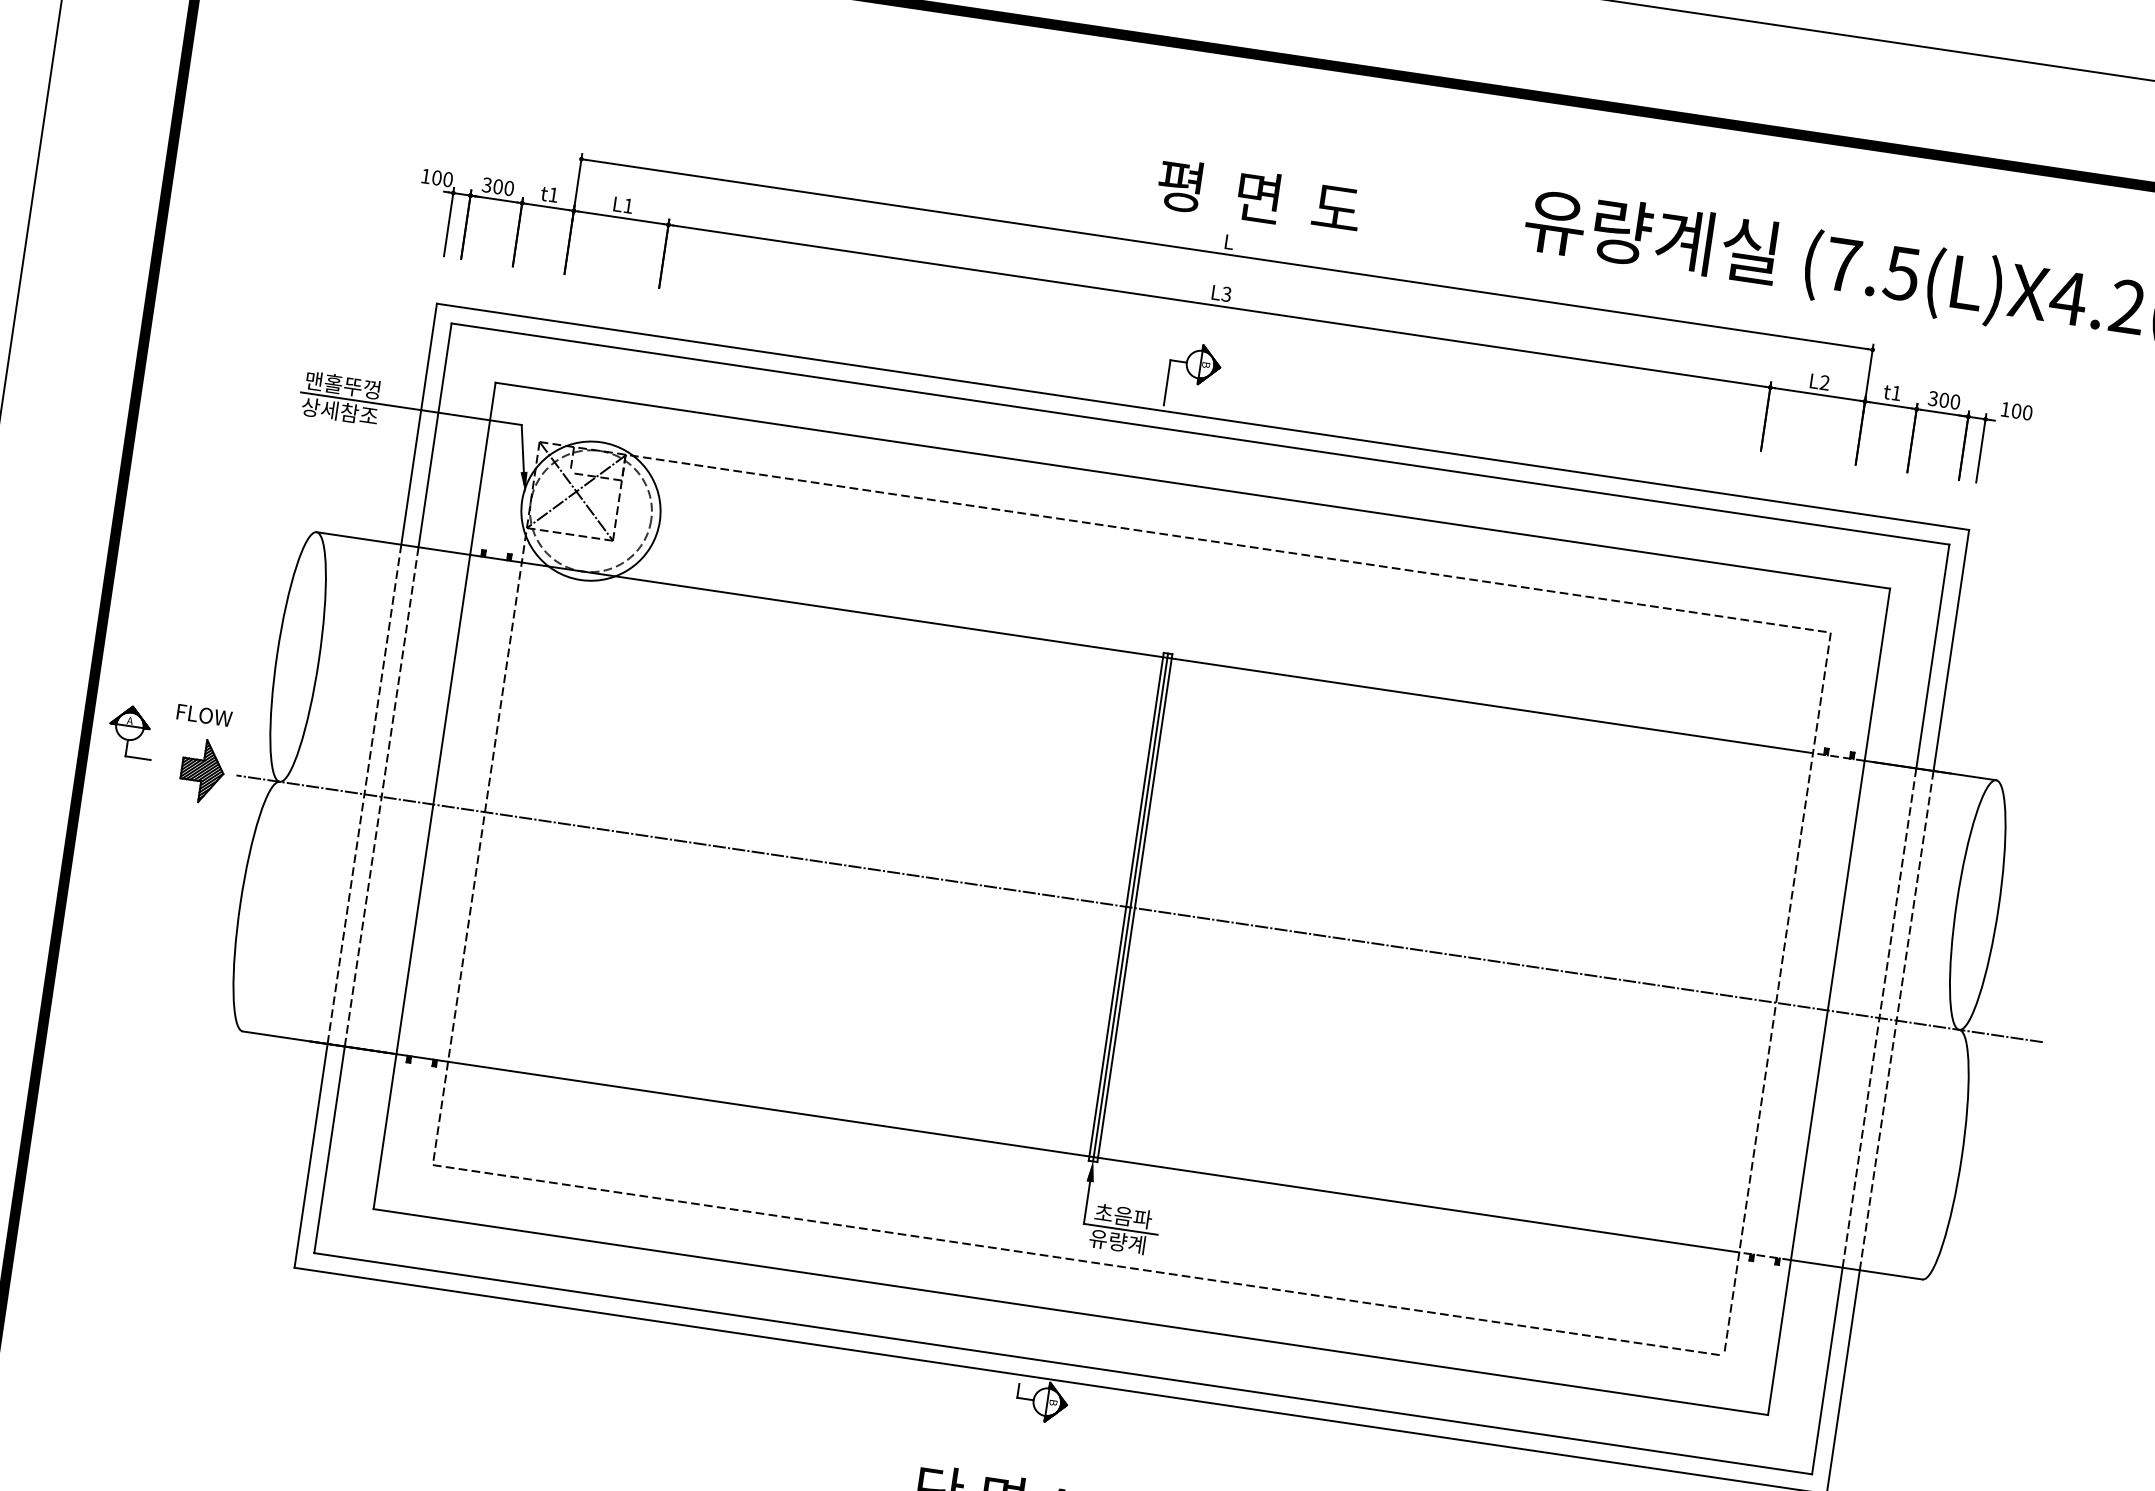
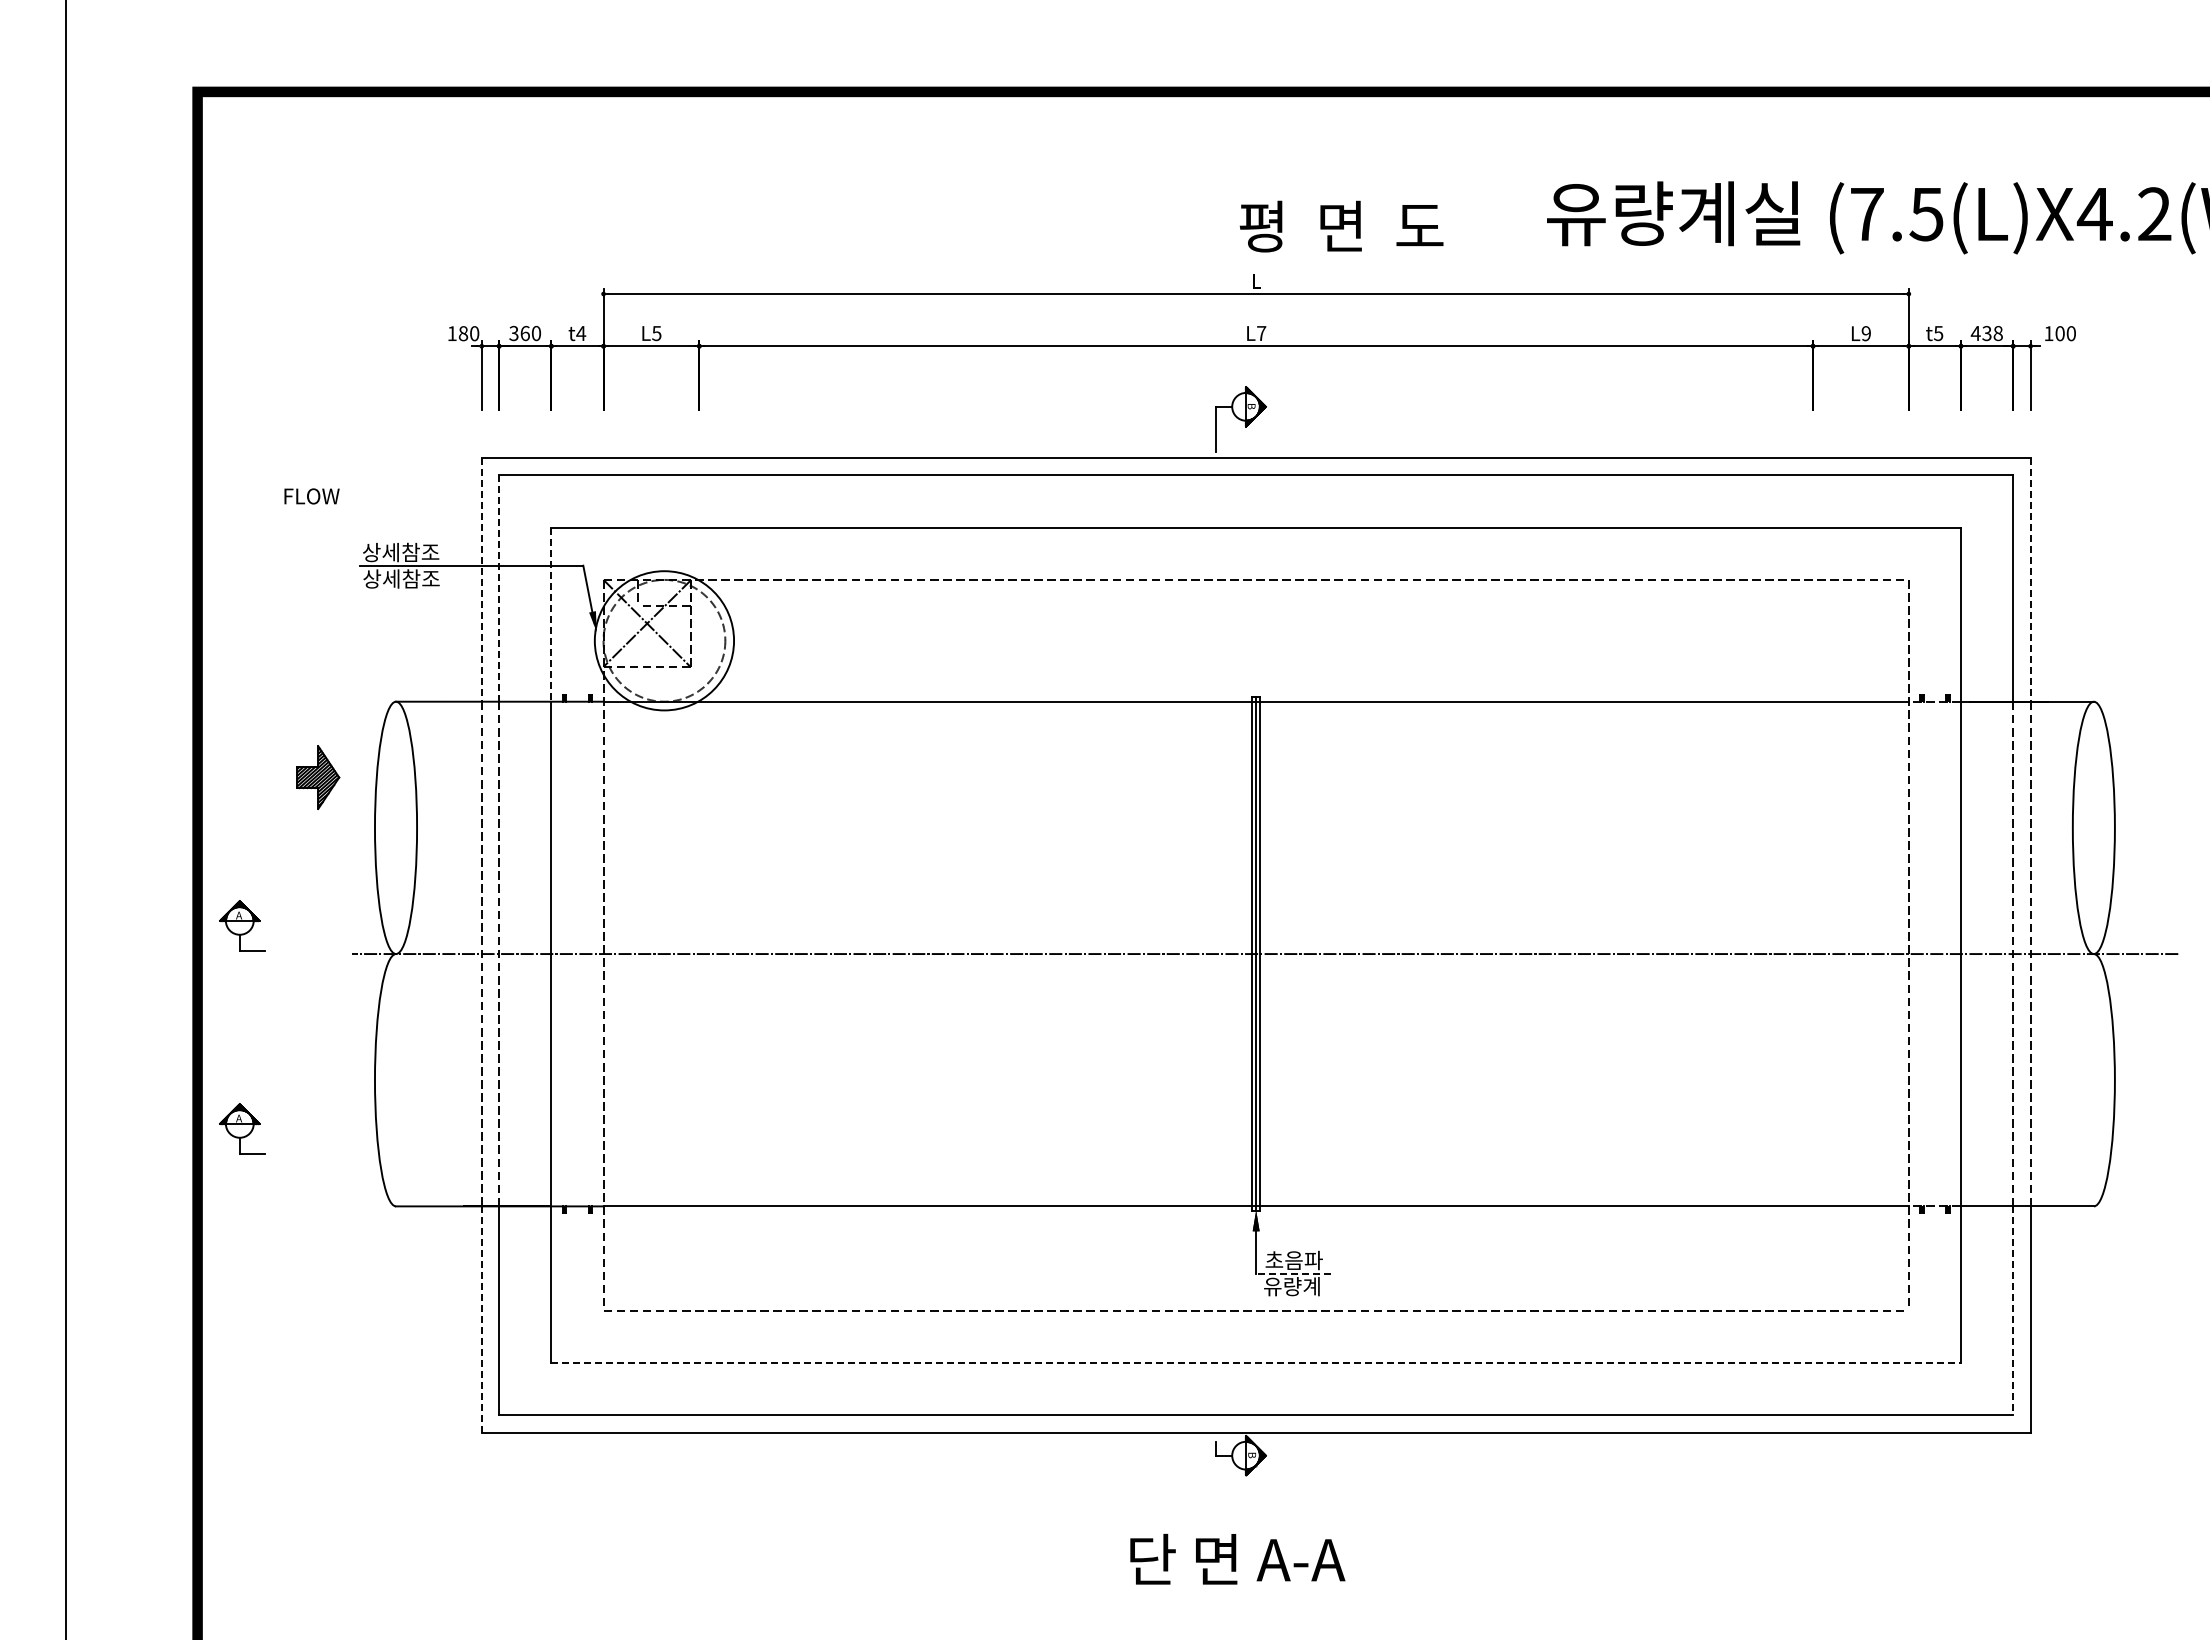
text: (437, 177) -> (463, 333), 100 -> 180
text: (497, 186) -> (524, 333), 300 -> 360
text: (553, 195) -> (581, 333), t1 -> t4
text: (1259, 197) -> (1341, 226), moved
text: (628, 205) -> (656, 333), L1 -> L5
text: (1226, 294) -> (1261, 333), L3 -> L7
text: (1824, 382) -> (1865, 333), L2 -> L9
text: (343, 385) -> (401, 552), 맨홀뚜껑 -> 상세참조
text: (1896, 393) -> (1938, 333), t1 -> t5
text: (1943, 400) -> (1986, 333), 300 -> 438
line: (418, 423) -> (481, 579), solid -> dashed
line: (435, 436) -> (499, 589), solid -> dashed
line: (482, 469) -> (551, 615), solid -> dashed
line: (1951, 650) -> (2030, 579), solid -> dashed
text: (204, 715) -> (311, 496), moved
part: (202, 770) -> (318, 777), moved
part: (102, 931) -> (242, 1128), added
line: (310, 1156) -> (481, 1320), solid -> dashed
line: (1119, 1228) -> (1292, 1273), solid -> dashed
line: (1071, 1312) -> (1256, 1363), solid -> dashed
line: (1827, 1371) -> (2013, 1311), solid -> dashed

